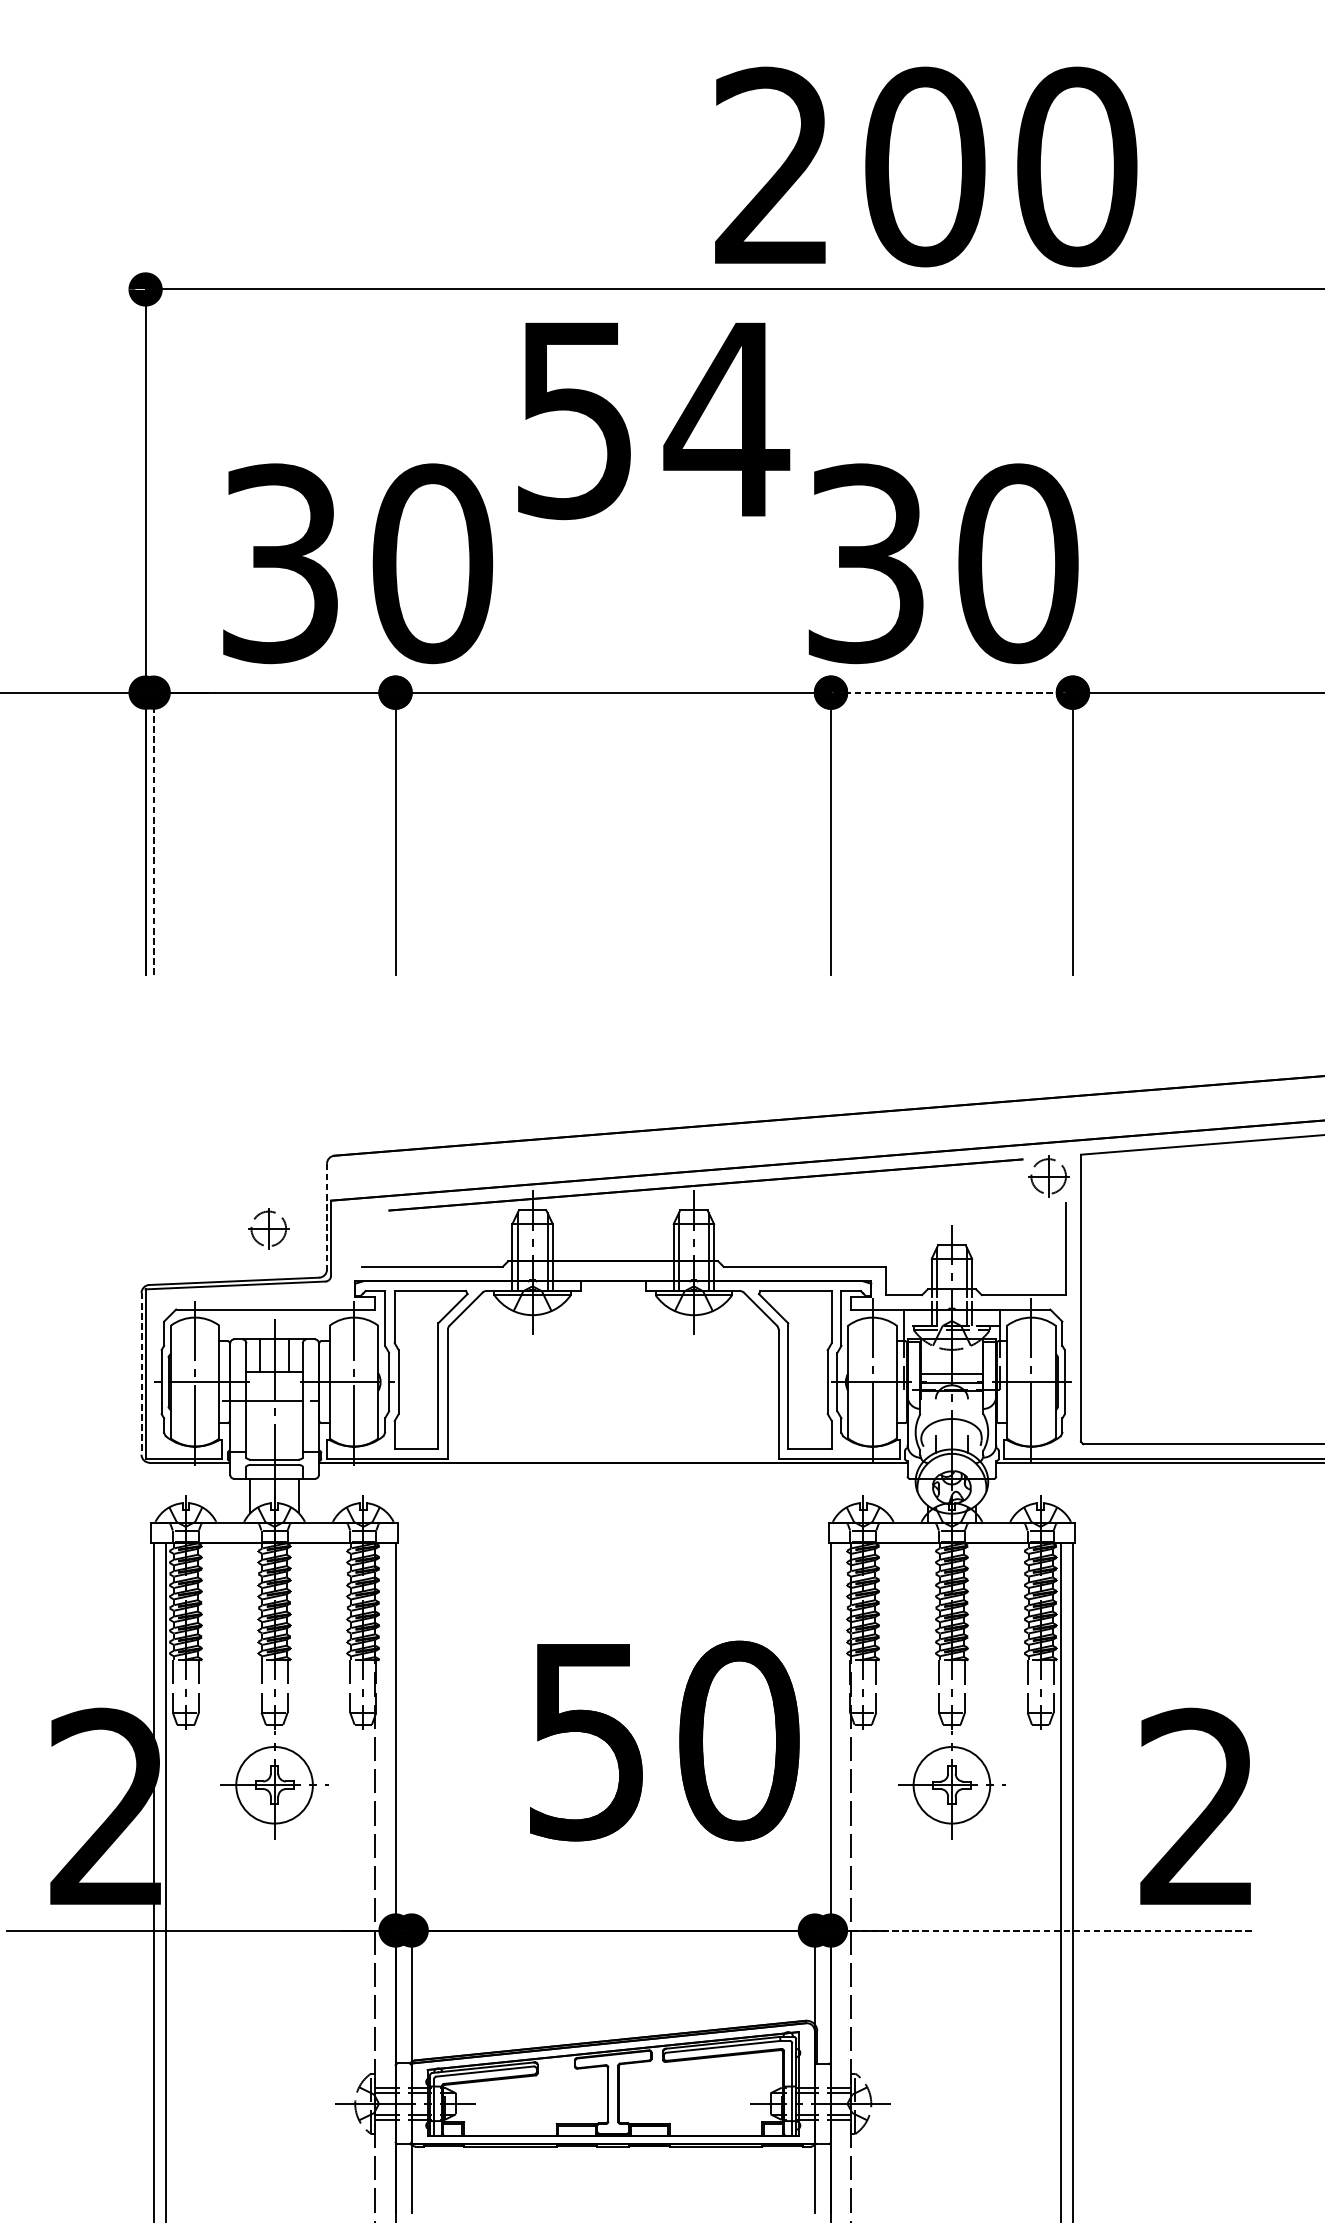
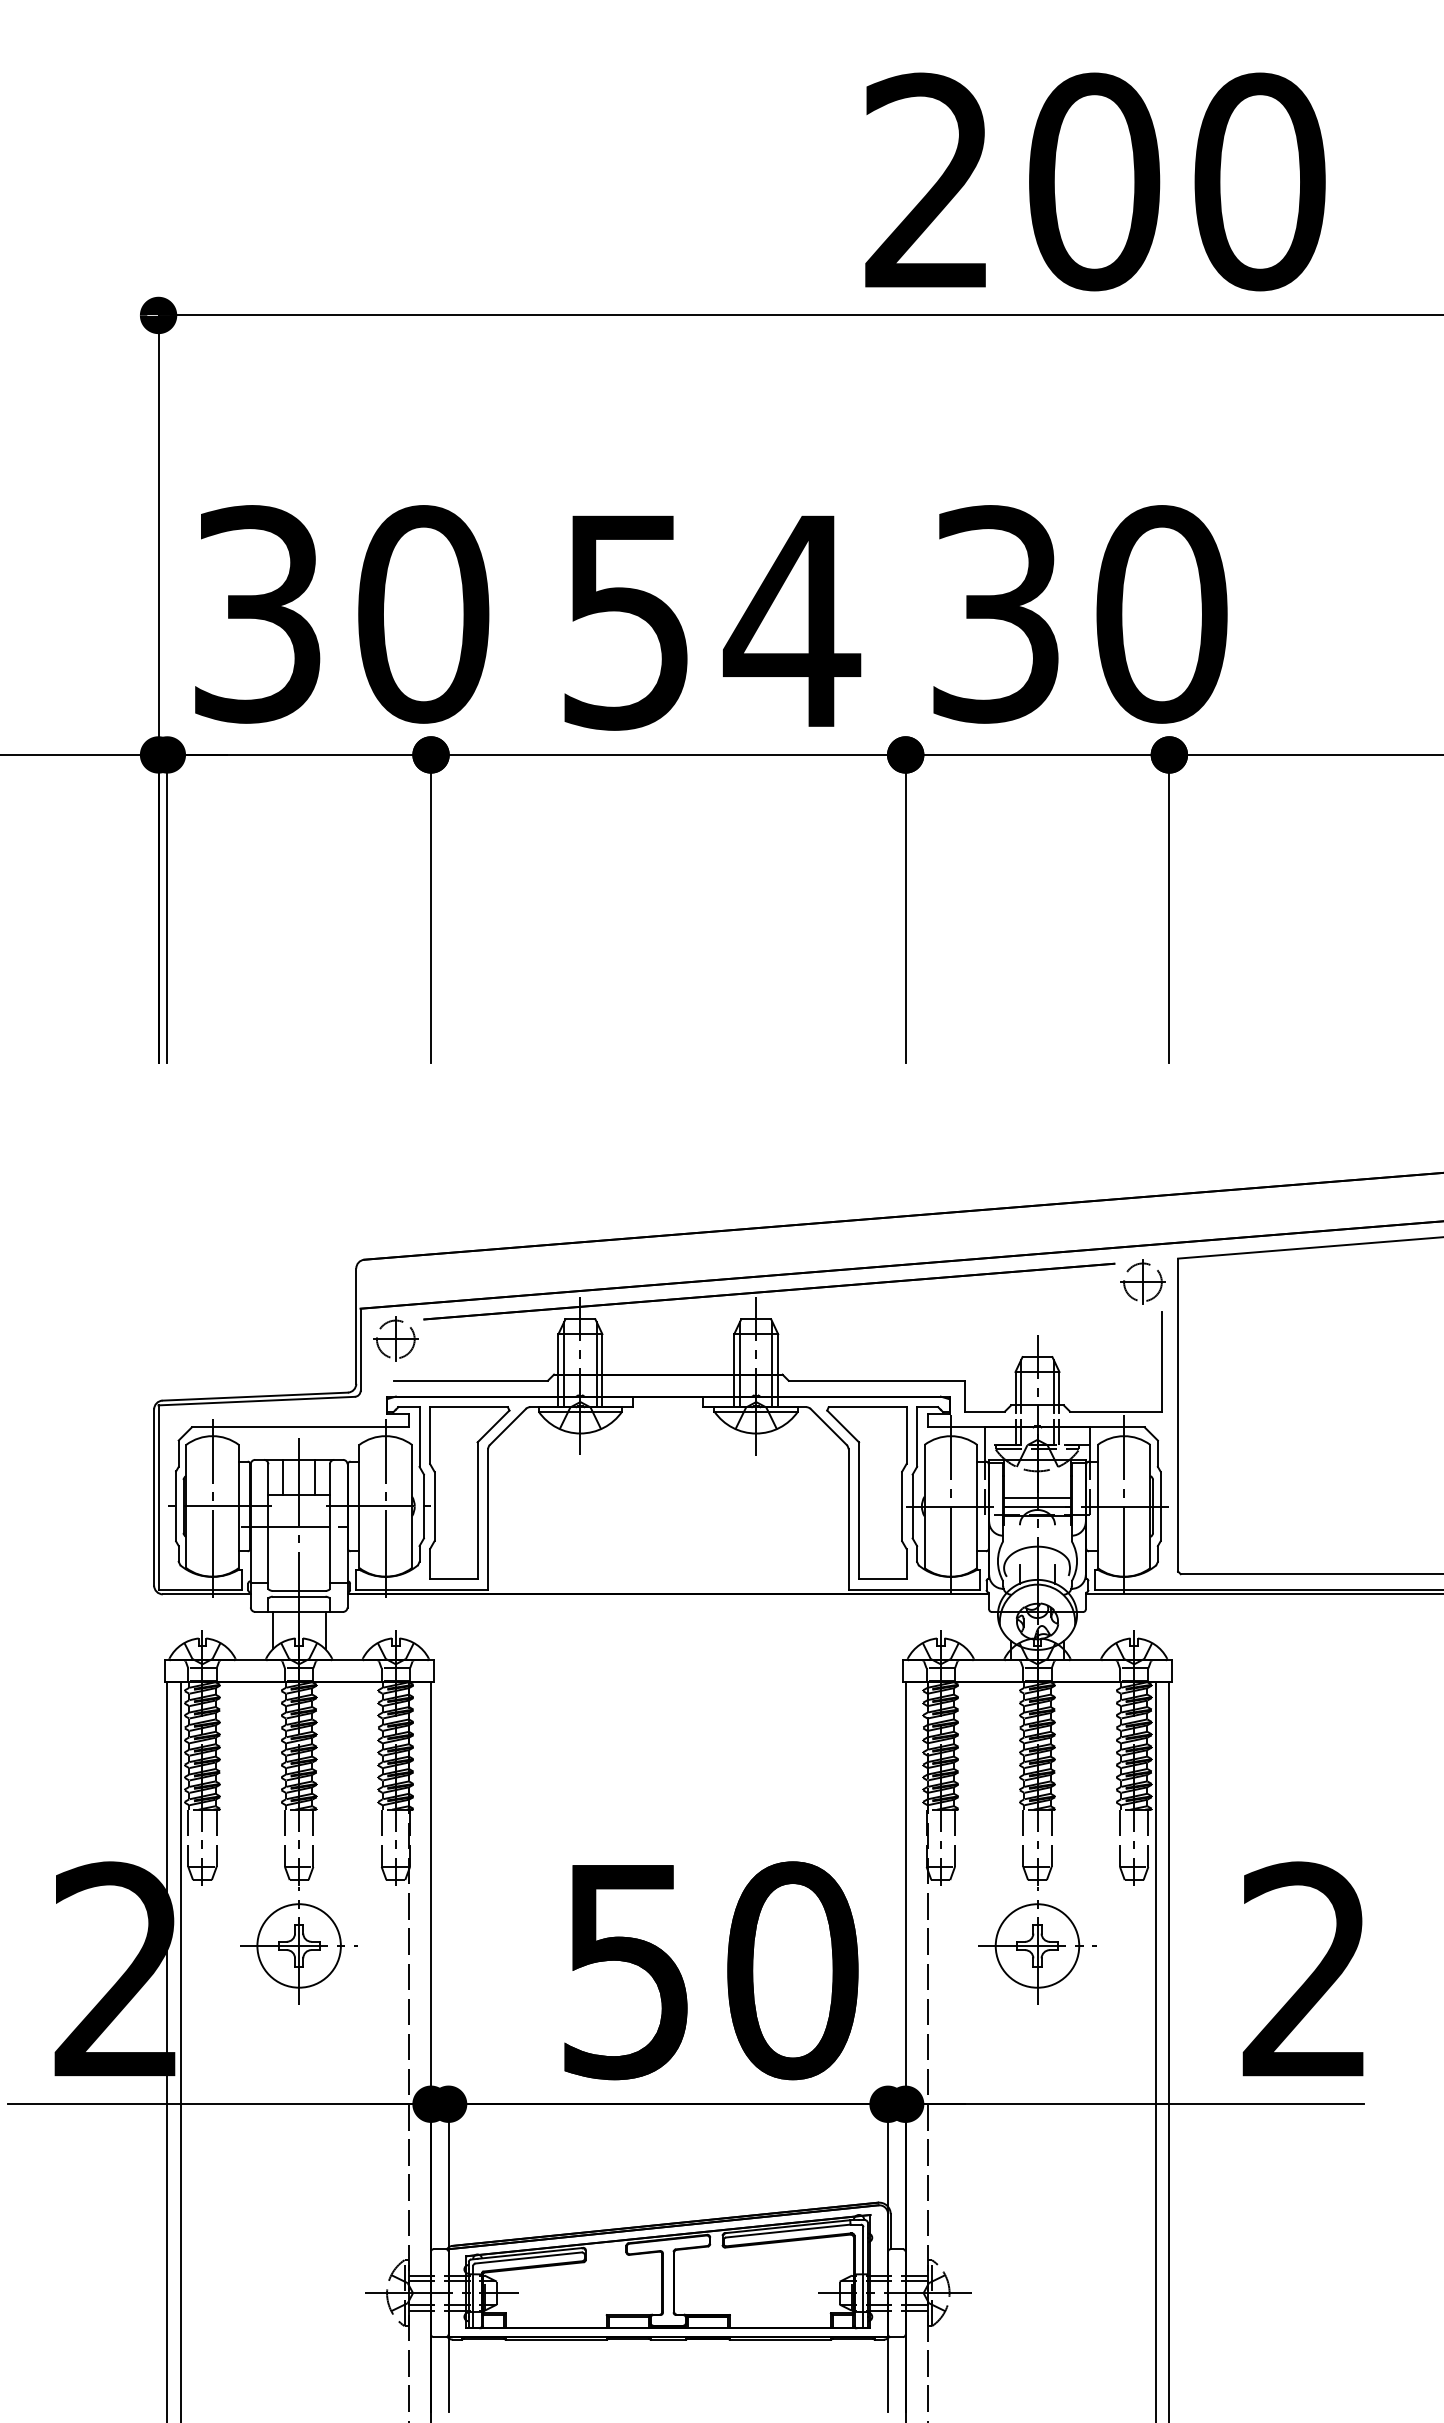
text: (926, 166) -> (1095, 181), moved
text: (653, 420) -> (712, 622), moved
text: (358, 563) -> (342, 614), moved
text: (943, 563) -> (1080, 614), moved
line: (951, 692) -> (1037, 754), dashed -> solid
line: (153, 828) -> (167, 903), dashed -> solid
line: (327, 1217) -> (356, 1326), dashed -> solid
part: (268, 1228) -> (395, 1338), moved
line: (141, 1373) -> (154, 1497), dashed -> solid
text: (664, 1740) -> (711, 1970), moved
line: (1040, 1930) -> (1134, 2104), dashed -> solid

